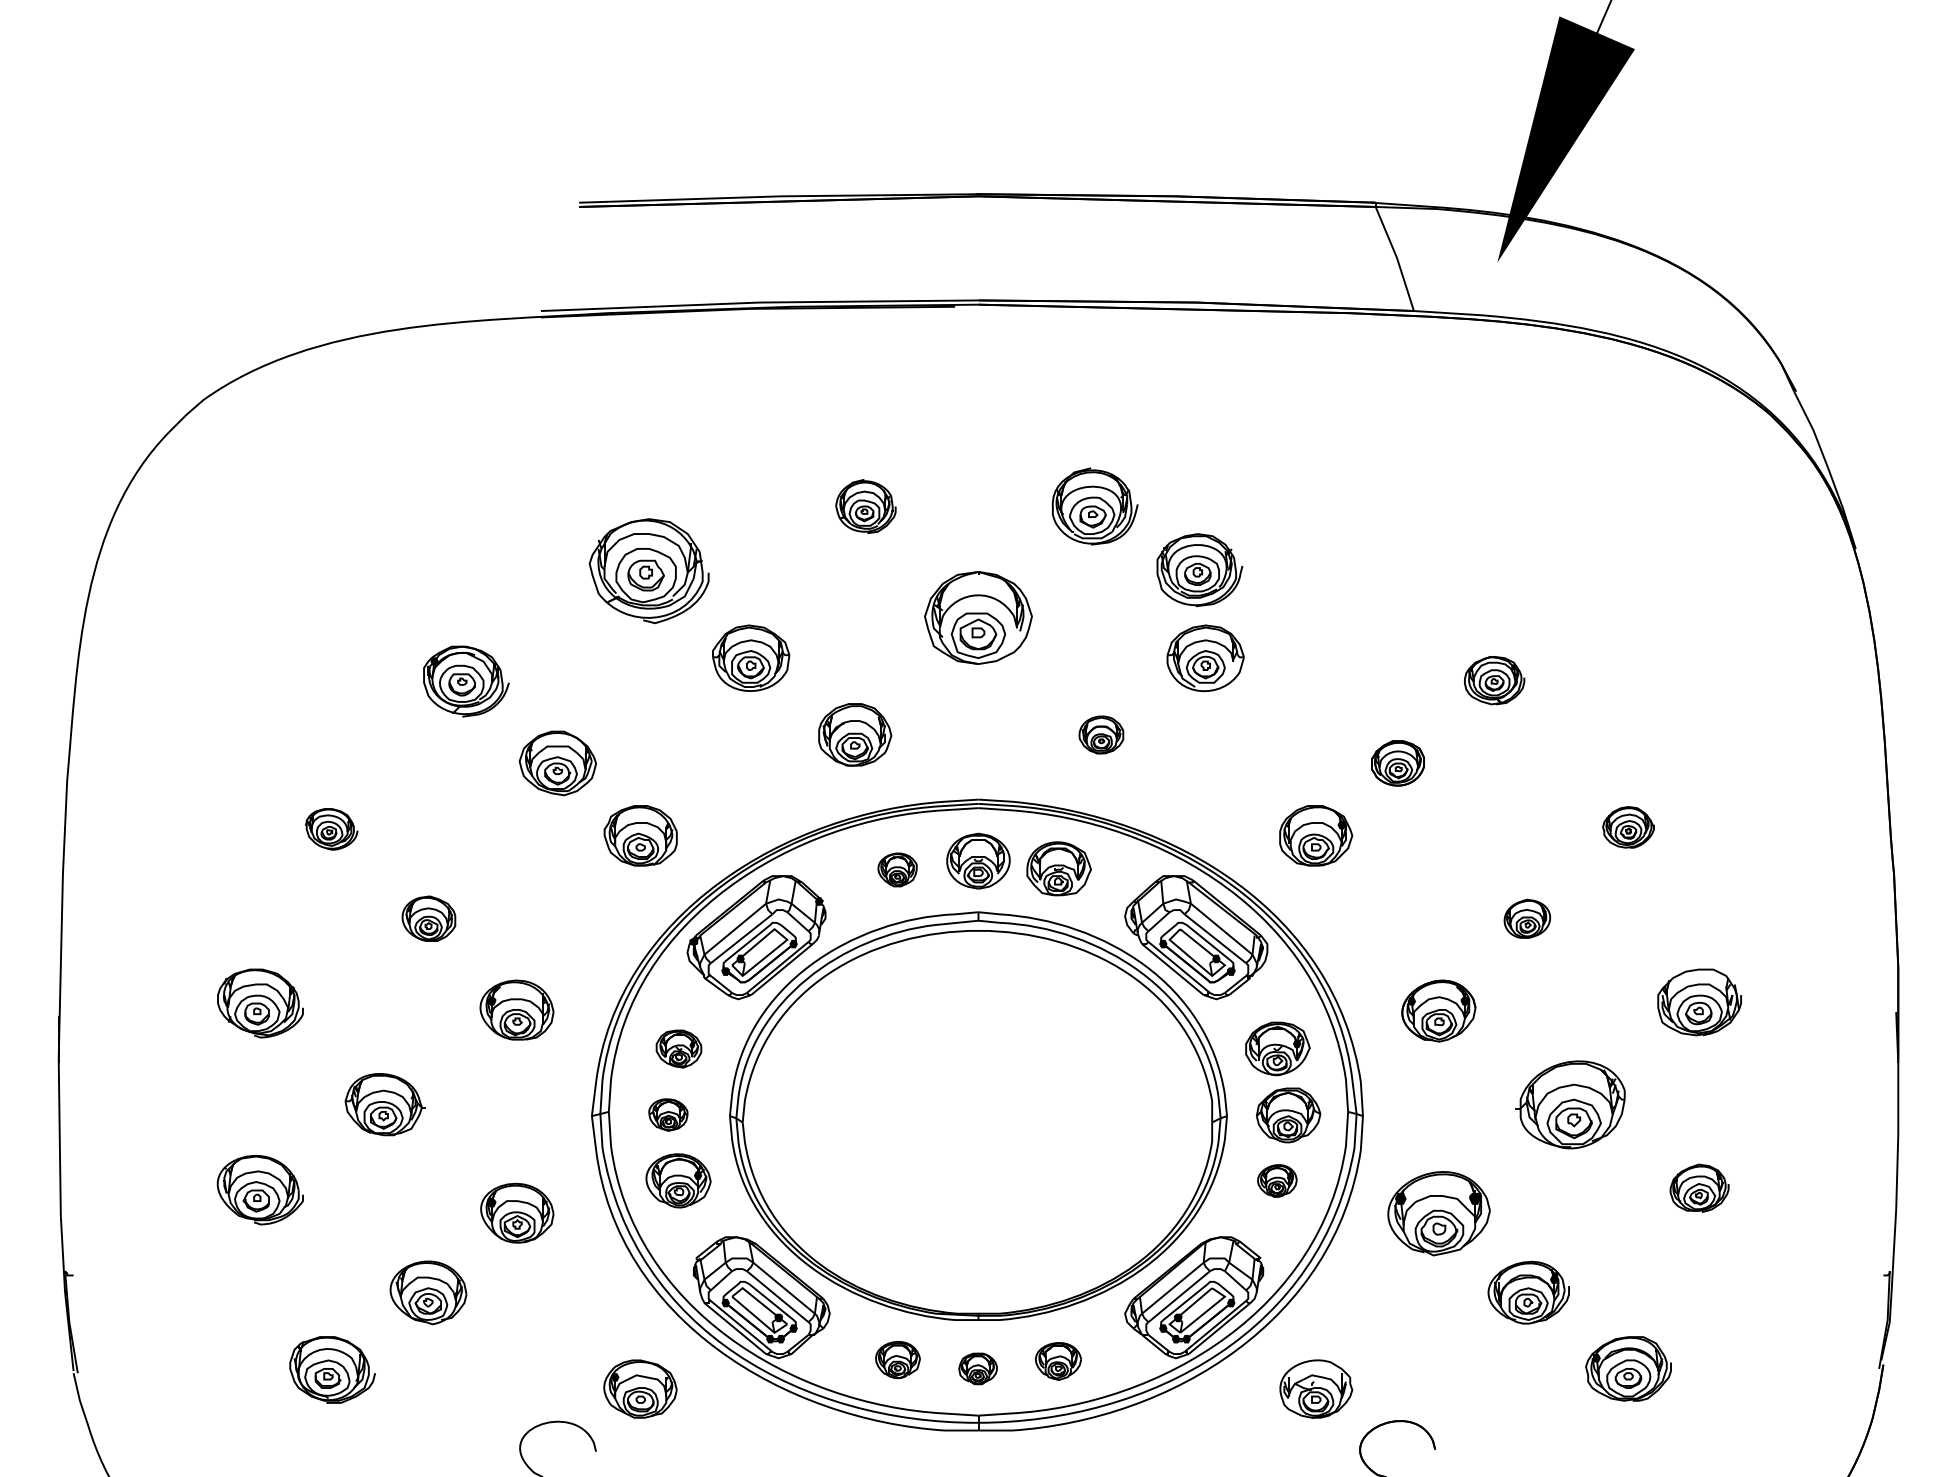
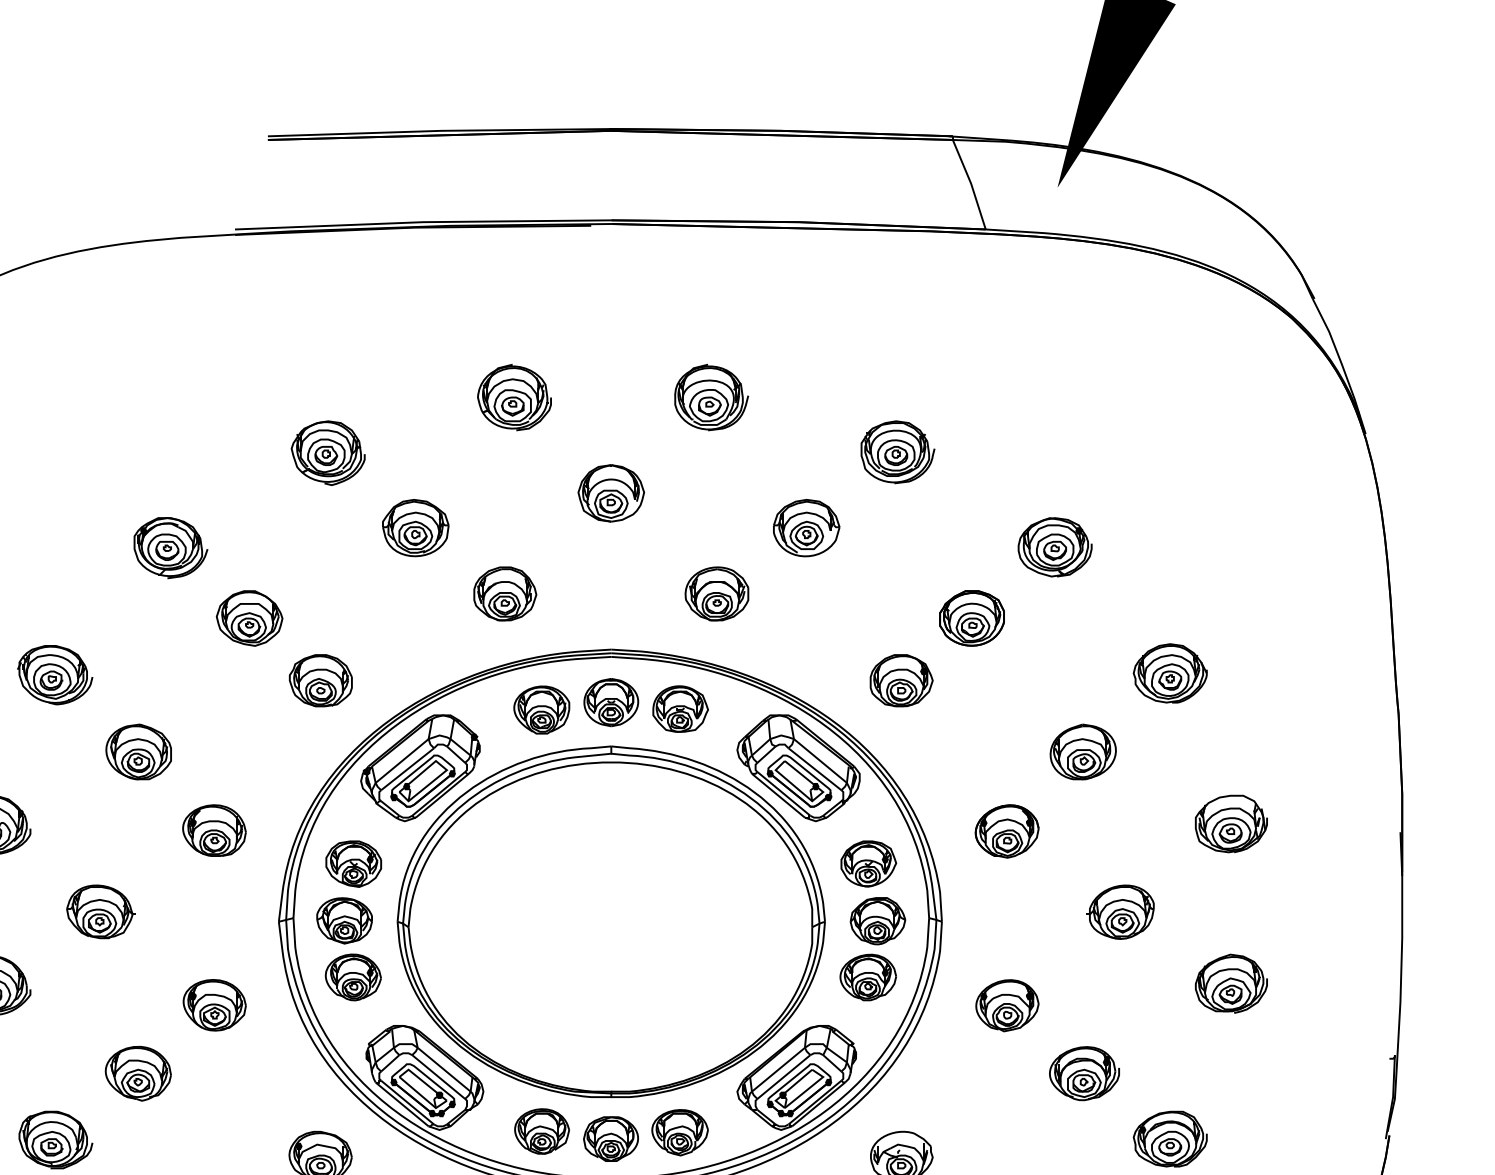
part: (865, 506) -> (514, 397), size x1.43
part: (1199, 570) -> (897, 452), moved
part: (649, 571) -> (328, 453), size x0.71
part: (978, 617) -> (611, 492), size x0.71
part: (1494, 680) -> (1055, 547), size x1.43
part: (1101, 734) -> (717, 593), size x1.67
part: (1397, 763) -> (971, 618), size x1.43
part: (1628, 827) -> (1170, 673), size x1.67
part: (331, 829) -> (54, 675), size x1.67
part: (897, 869) -> (541, 709), size x1.67
part: (428, 918) -> (138, 751), size x1.43
part: (1527, 918) -> (1083, 751), size x1.67
part: (678, 1048) -> (353, 863), size x1.43
part: (1570, 1105) -> (1120, 912), size x0.71
part: (668, 1114) -> (344, 920), size x1.67
part: (1277, 1180) -> (868, 977), size x1.67
part: (1699, 1188) -> (1231, 983), size x1.43
part: (1439, 1213) -> (1007, 1005), size x0.71
part: (897, 1359) -> (541, 1131), size x1.43
part: (1058, 1361) -> (680, 1132), size x1.43
part: (977, 1368) -> (610, 1138), size x1.67

